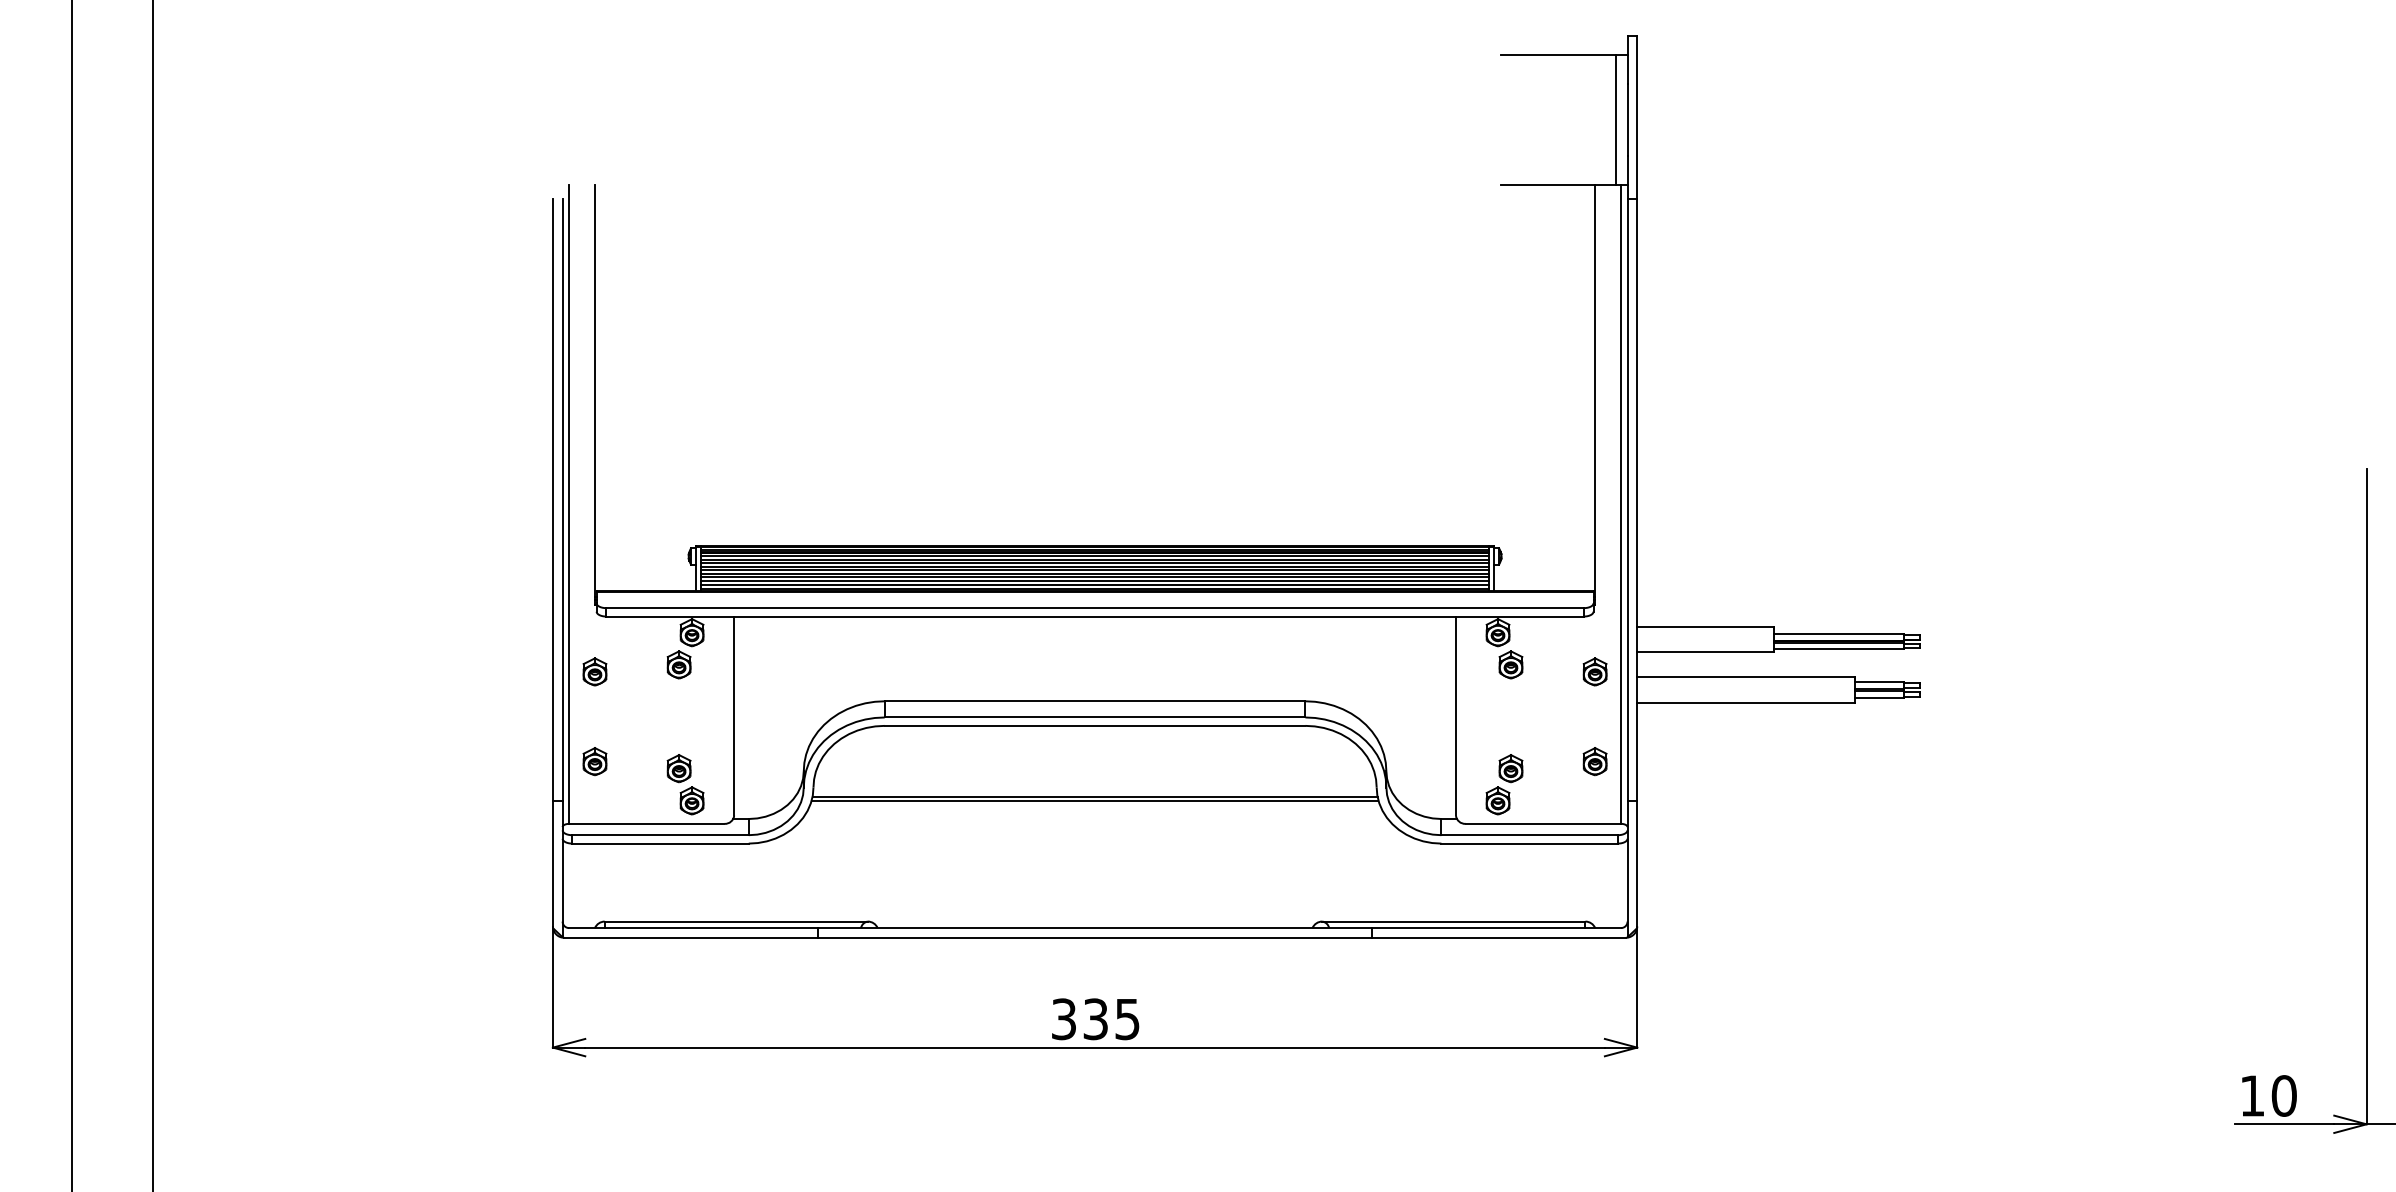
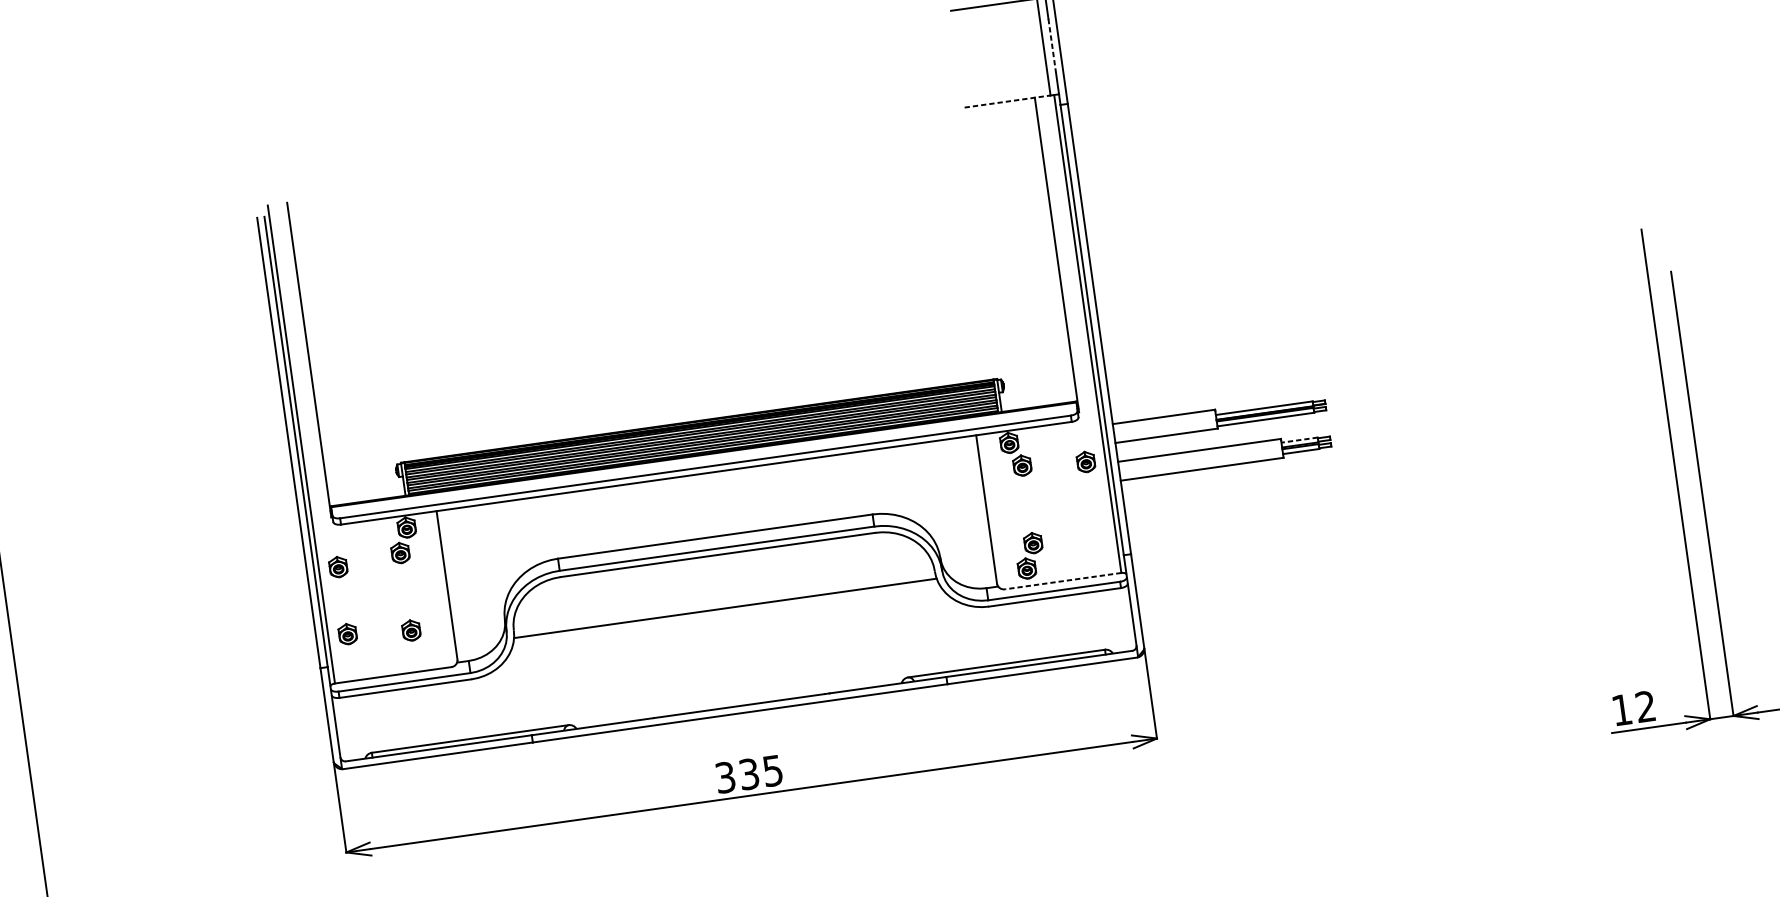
line: (1627, 120) -> (1052, 46), solid -> dashed
line: (1559, 184) -> (1008, 101), solid -> dashed
line: (1878, 682) -> (1298, 440), solid -> dashed
part: (1594, 761) -> (1094, 529), removed
part: (691, 800) -> (424, 653), removed
line: (1094, 800) -> (725, 610), removed
line: (1543, 823) -> (1063, 580), solid -> dashed
text: (2283, 1095) -> (1645, 706), 10 -> 12

